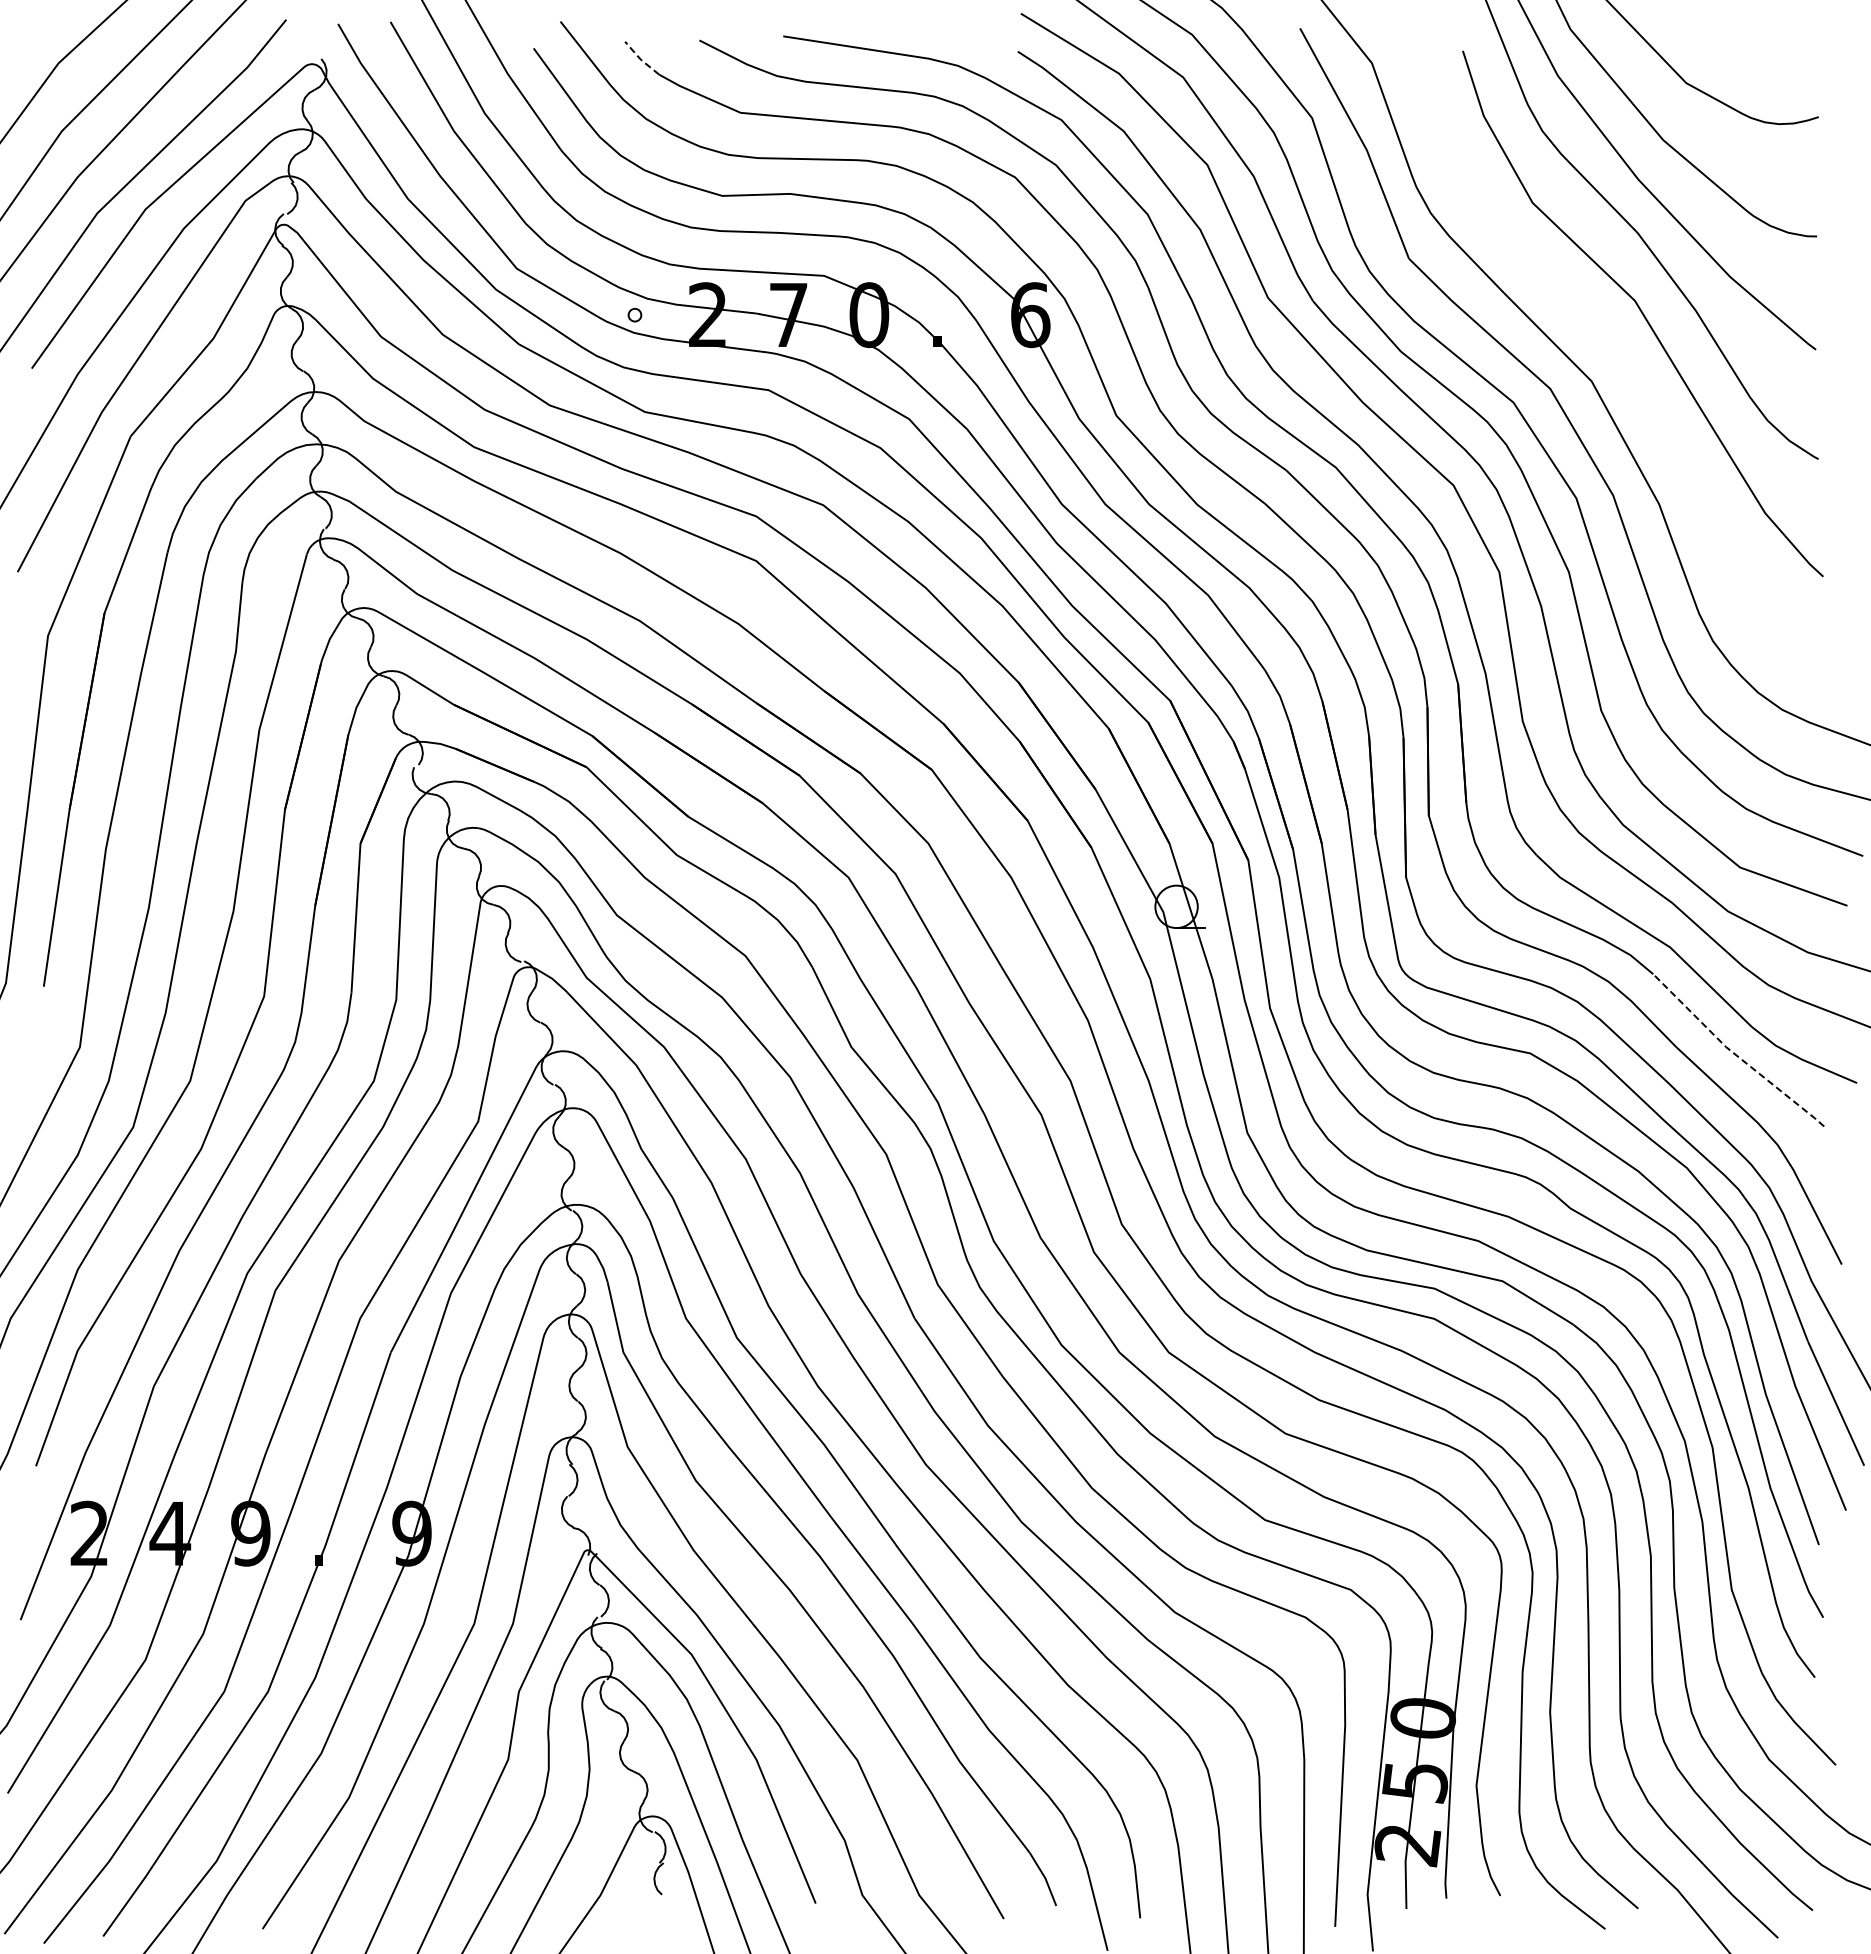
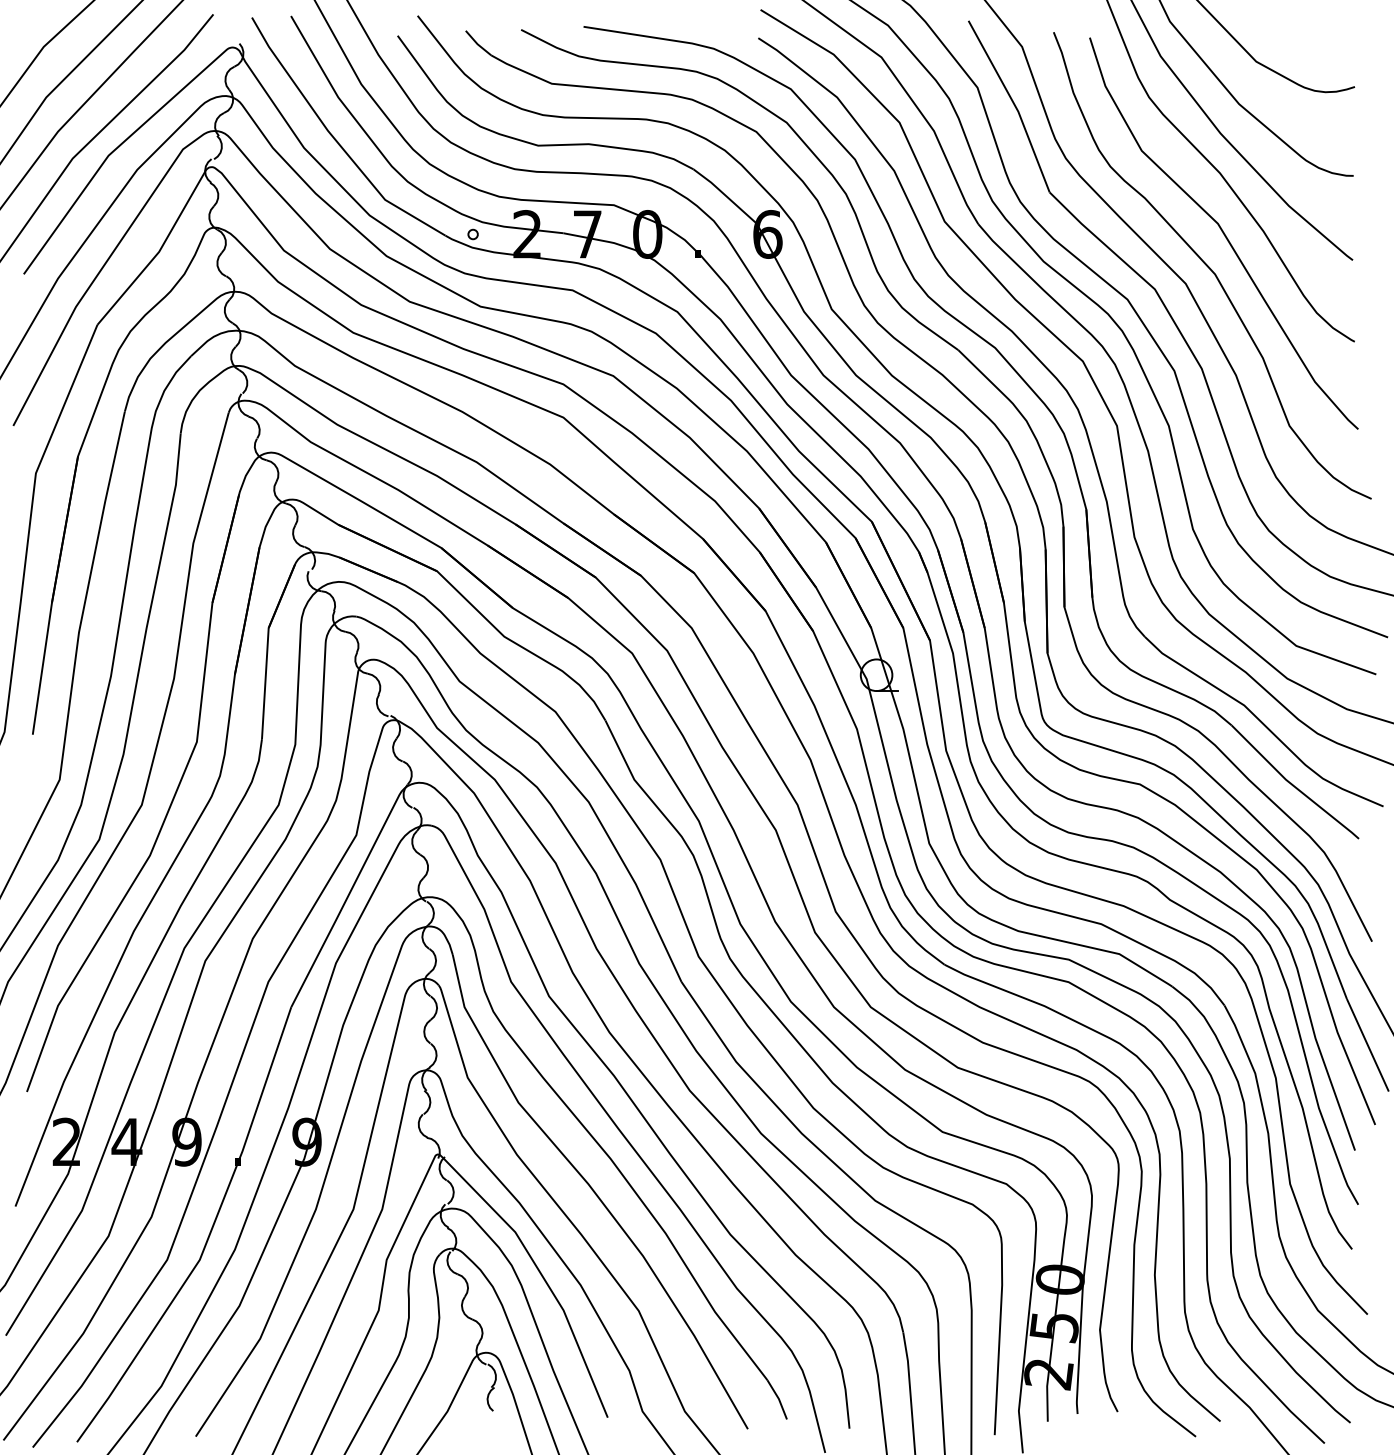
line: (640, 59) -> (477, 44), dashed -> solid
curve: (1623, 359) -> (1209, 267), added
line: (1734, 1053) -> (1292, 784), dashed -> solid

